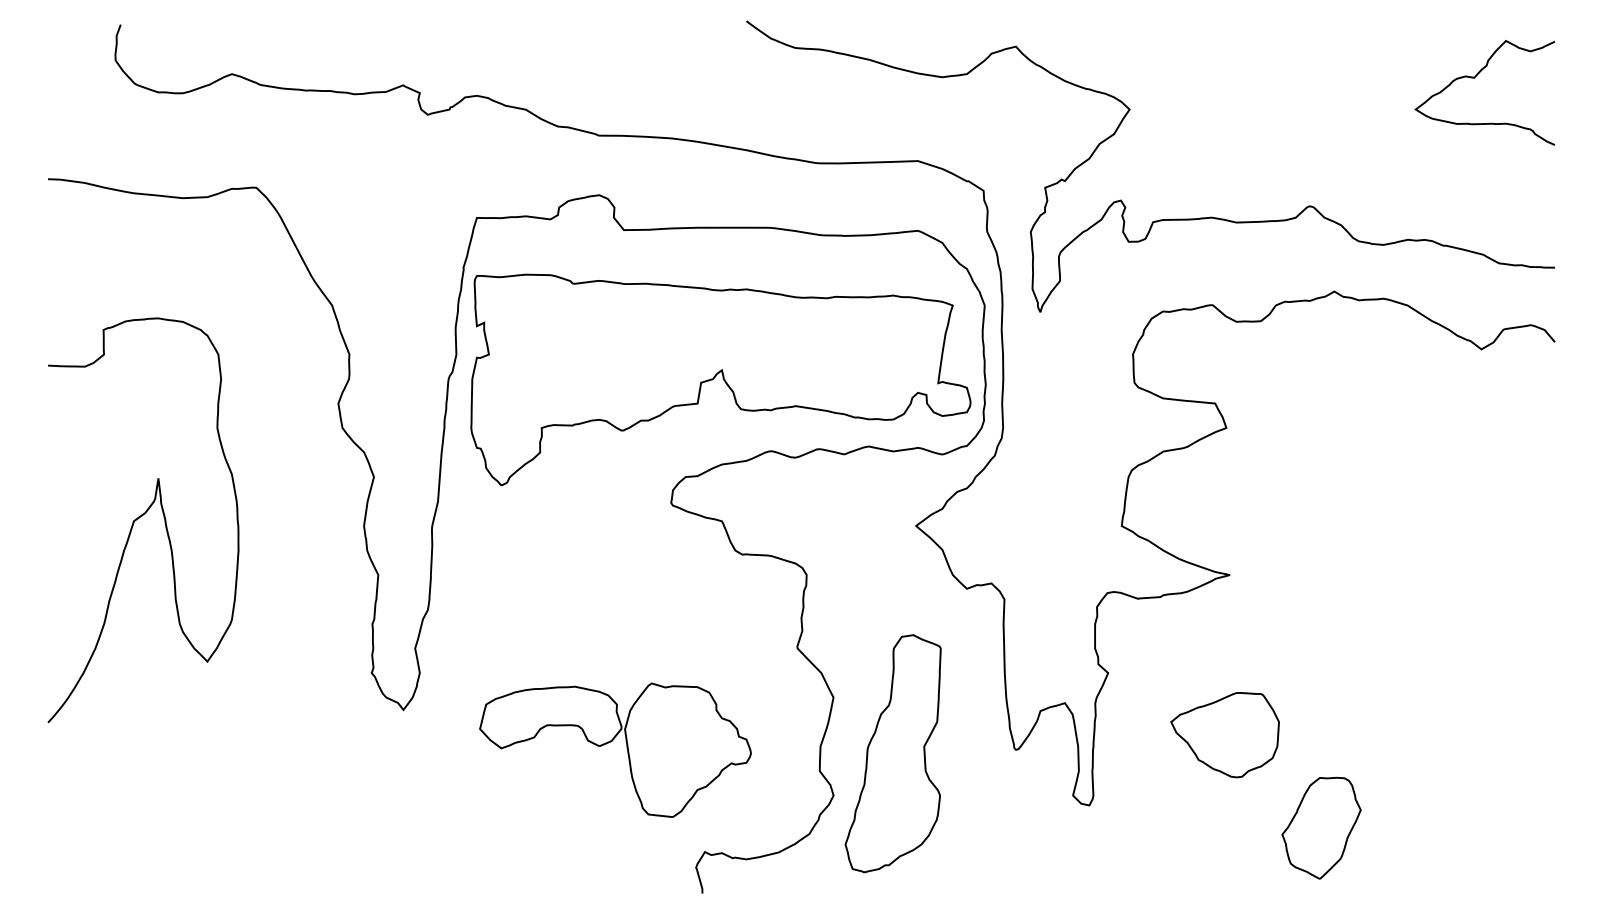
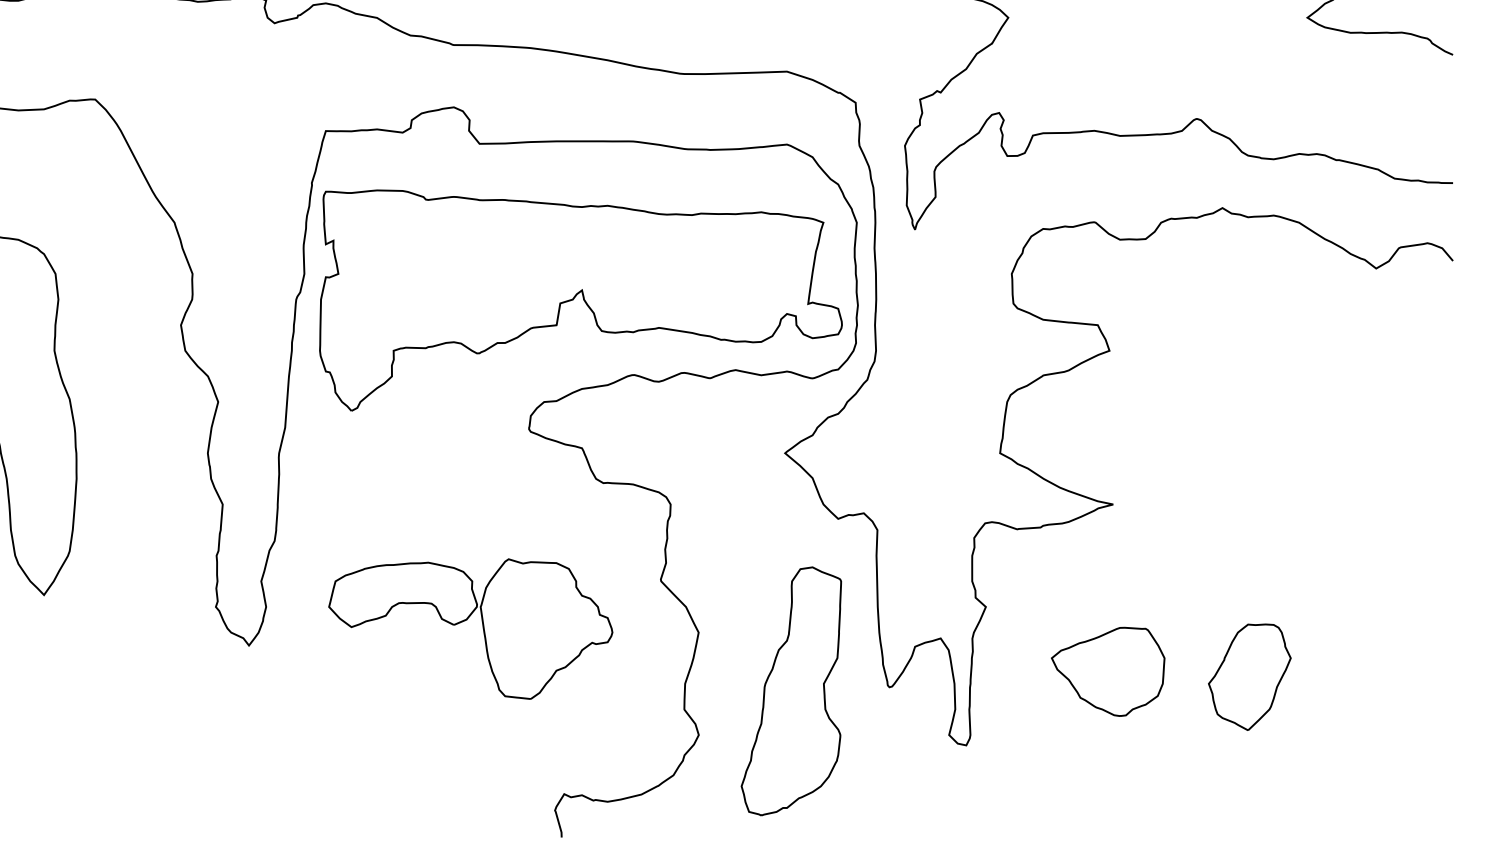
part: (611, 742) -> (466, 621), moved
part: (892, 753) -> (790, 691), moved
part: (1321, 827) -> (1249, 676), moved

